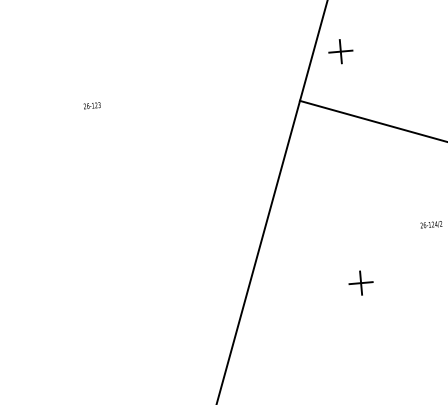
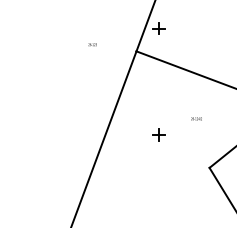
text: (91, 105) -> (92, 44), moved
part: (359, 282) -> (158, 134), moved

